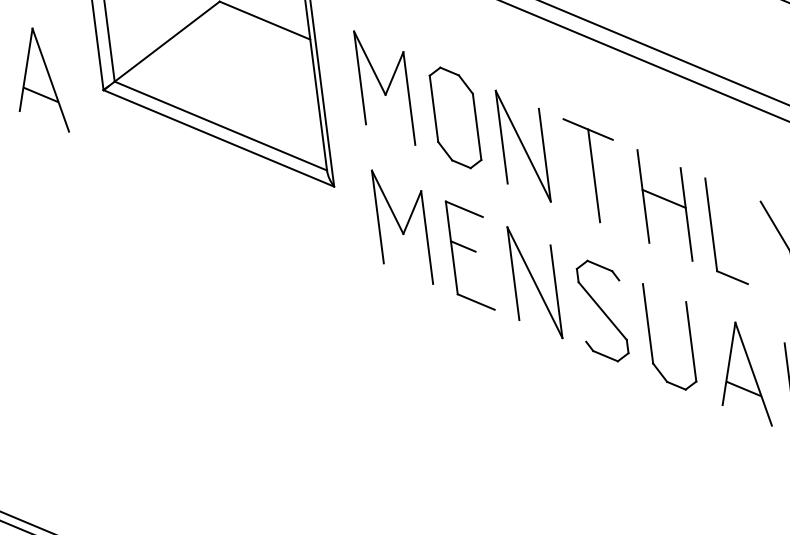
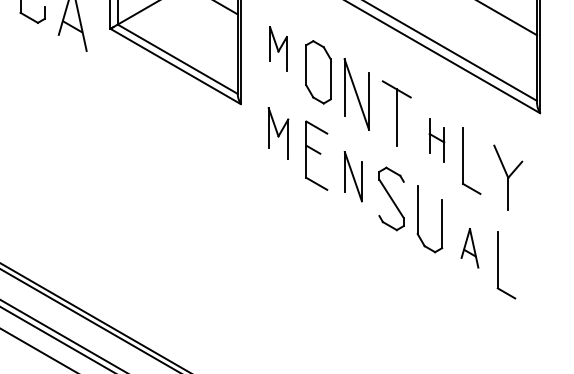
part: (384, 87) -> (278, 48), size x0.6
part: (664, 205) -> (436, 140), size x0.6
part: (402, 227) -> (278, 133), size x0.7
part: (535, 282) -> (353, 176), size x0.7
part: (741, 376) -> (469, 248), size x0.6

